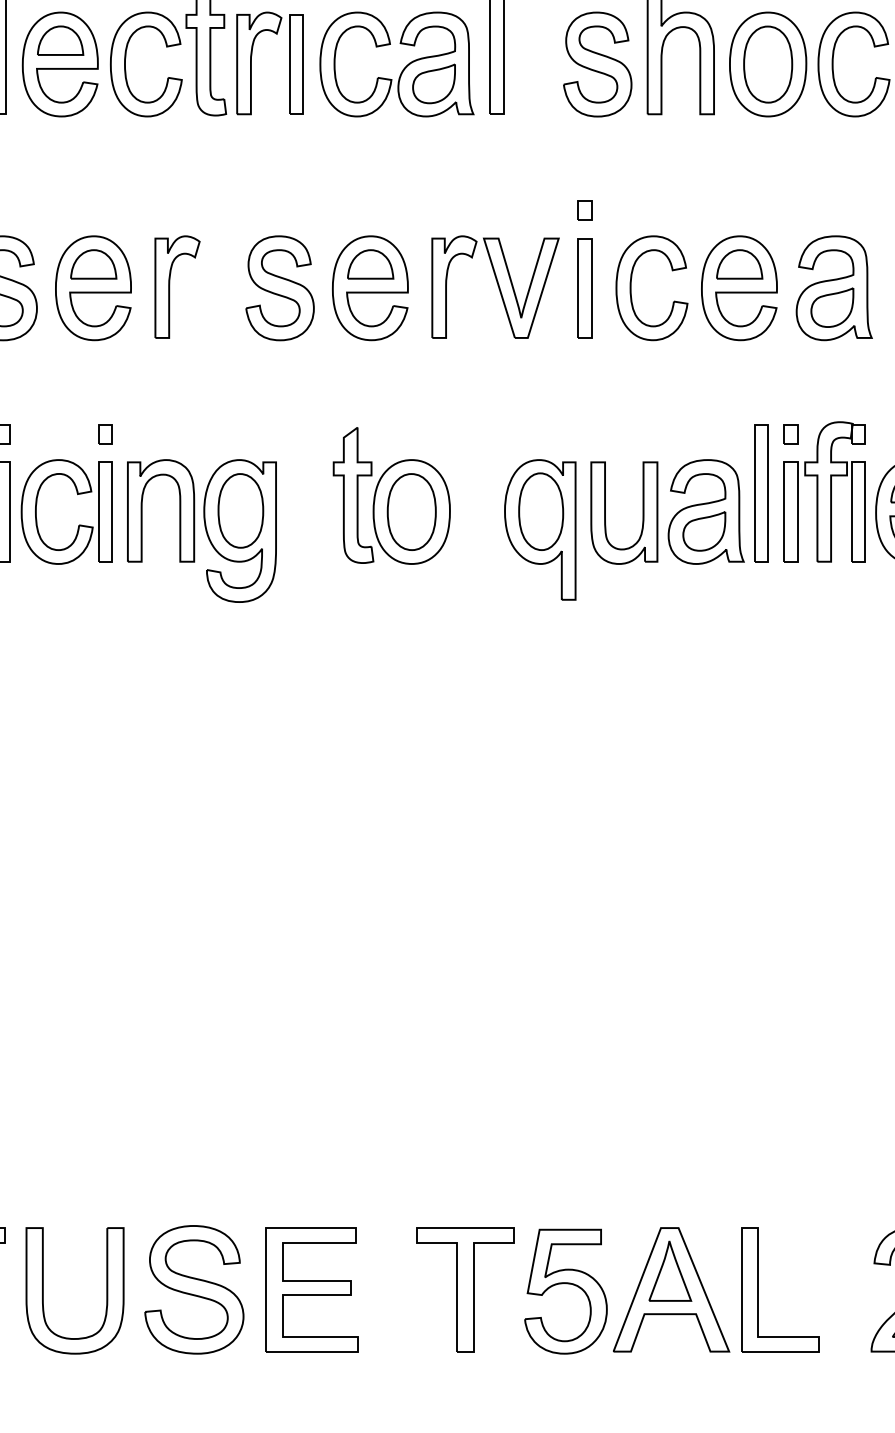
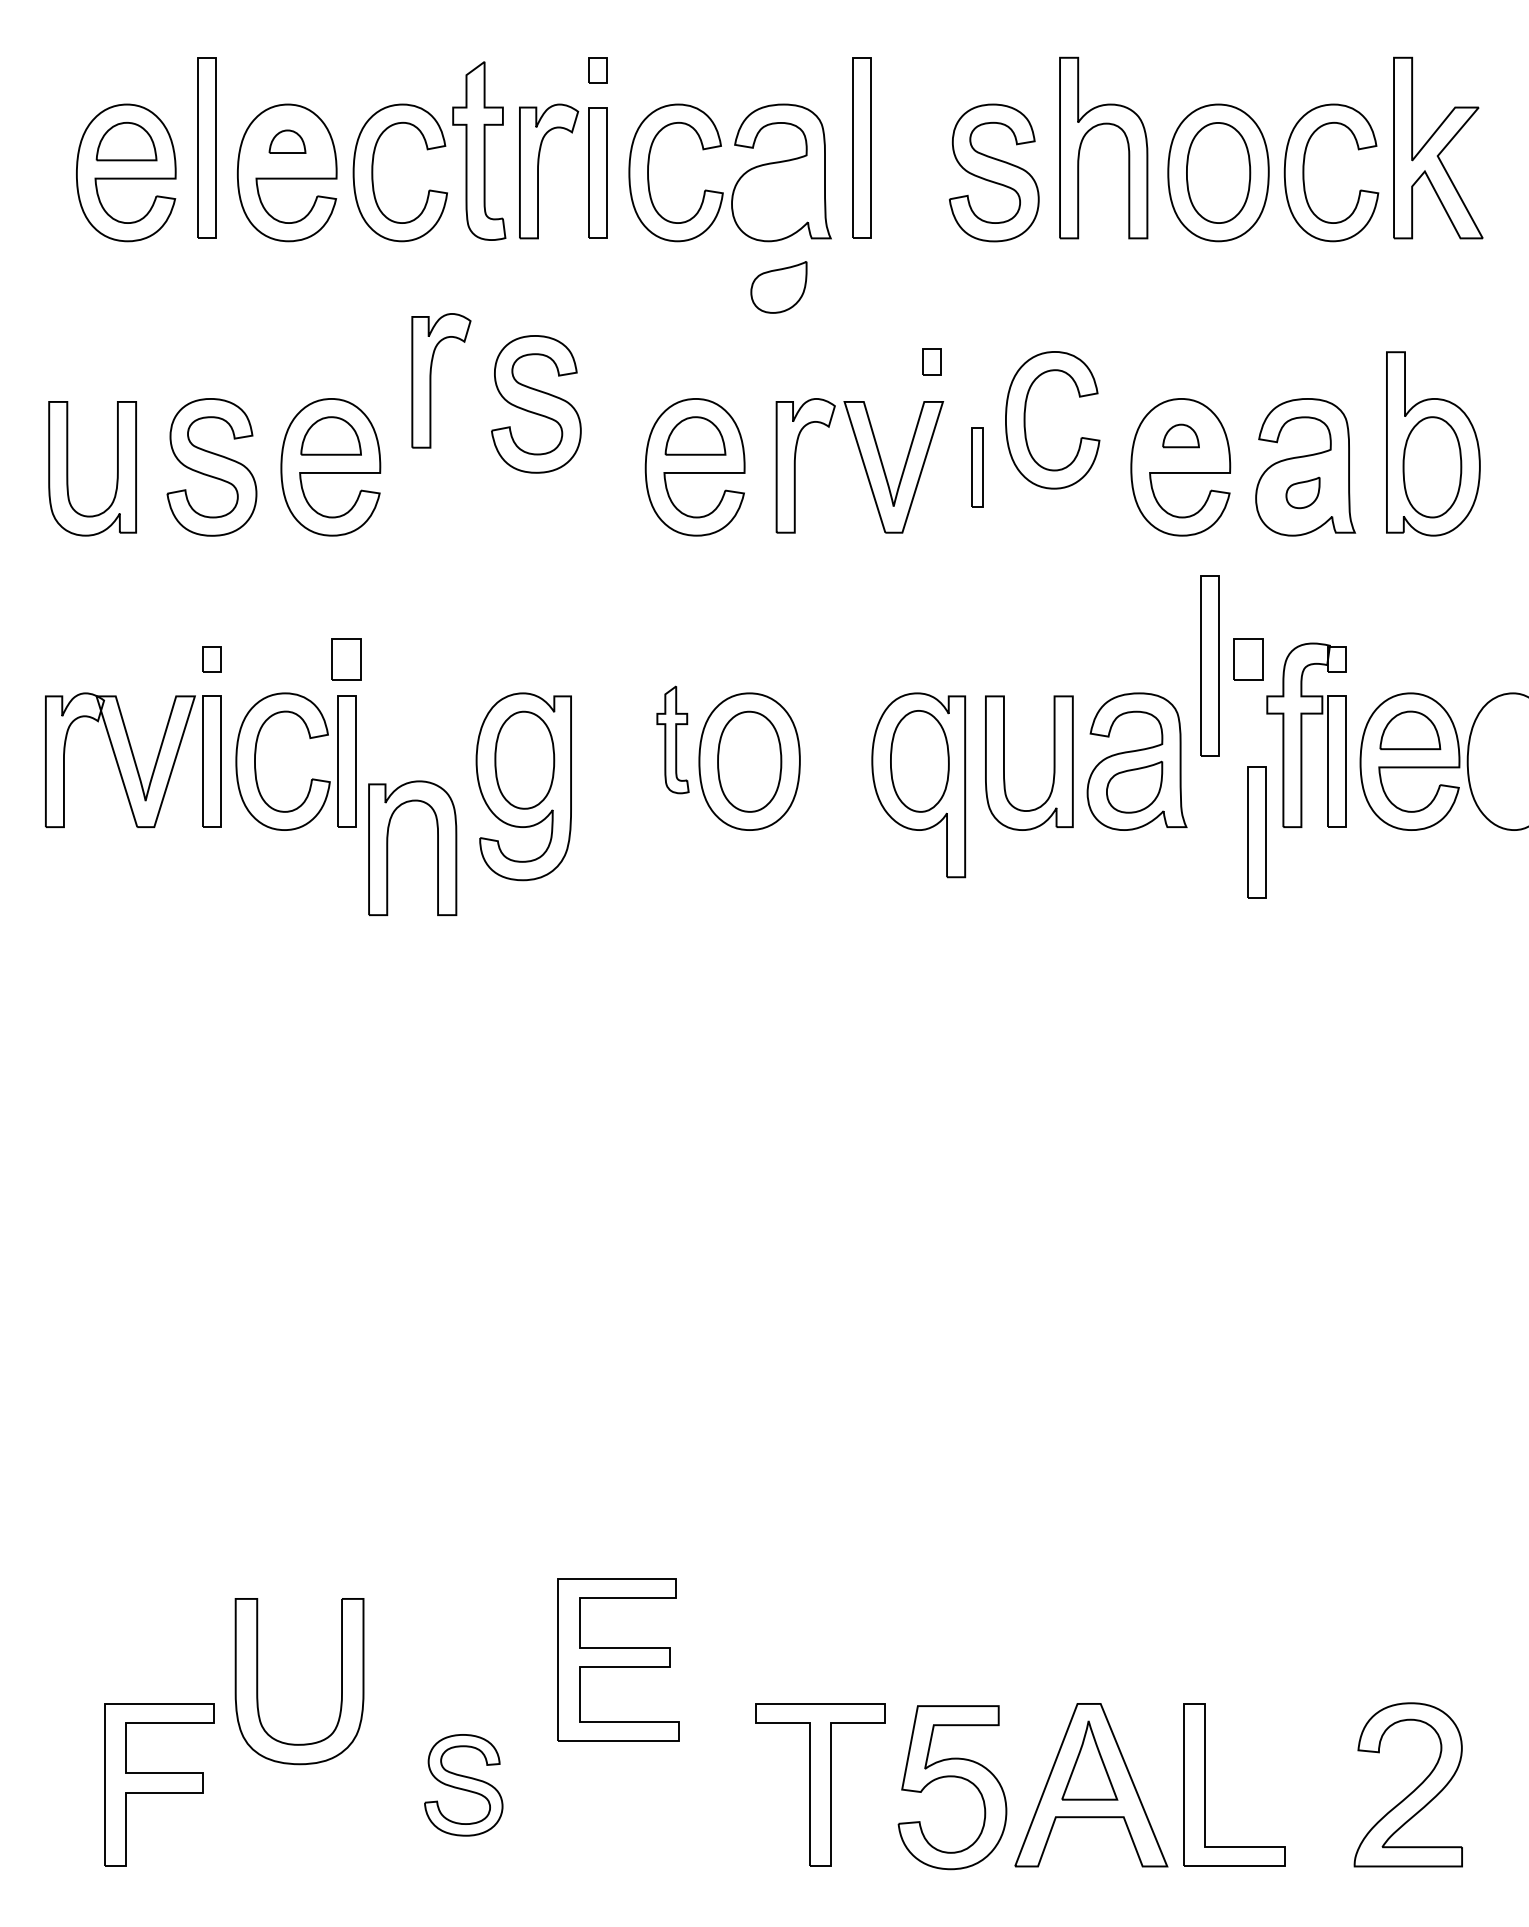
part: (60, 40) -> (287, 141), size x0.6
part: (433, 83) -> (778, 287), moved
part: (584, 210) -> (931, 361), moved
part: (739, 264) -> (1180, 435), size x0.6
part: (169, 286) -> (431, 380), moved
part: (280, 288) -> (536, 404), moved
part: (584, 288) -> (977, 467), size x0.6
part: (631, 288) -> (1025, 420), moved
part: (831, 307) -> (1302, 492), size x0.6
part: (105, 434) -> (346, 659), size x1.6
part: (790, 434) -> (1248, 659), size x1.6
part: (761, 492) -> (1209, 665), moved
part: (353, 495) -> (672, 739), size x0.6
part: (142, 510) -> (388, 847), moved
part: (790, 511) -> (1256, 832), moved
part: (312, 1289) -> (618, 1659), moved
part: (43, 1290) -> (258, 1681), moved
part: (194, 1290) -> (463, 1785), size x0.6

